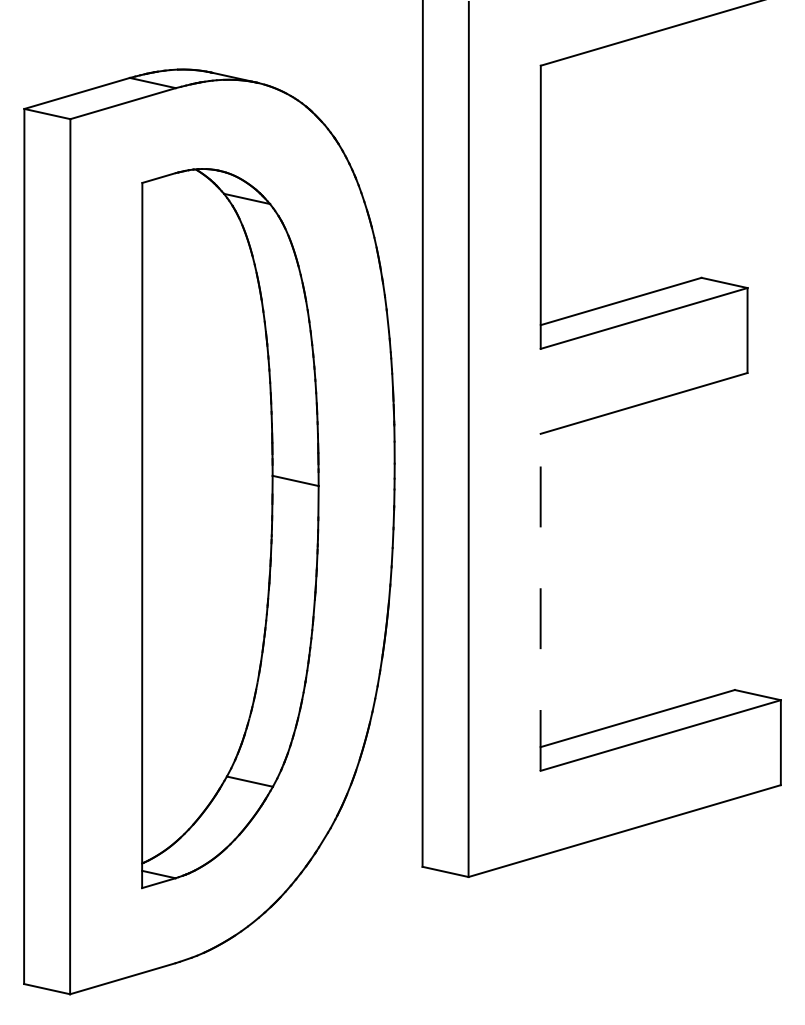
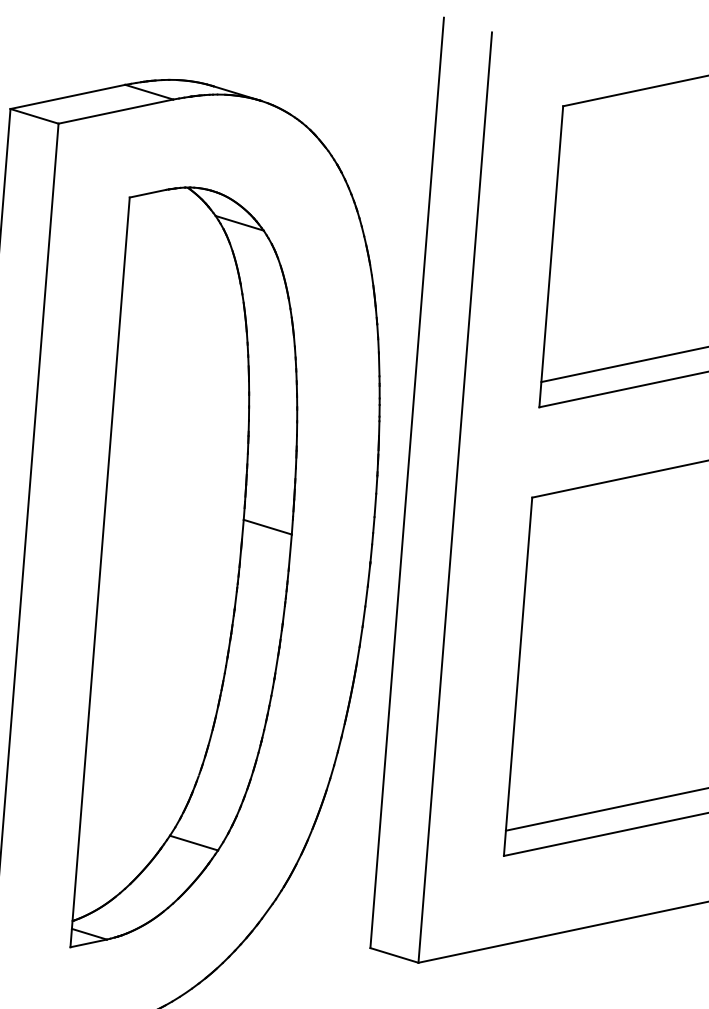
line: (540, 602) -> (517, 676), dashed -> solid

